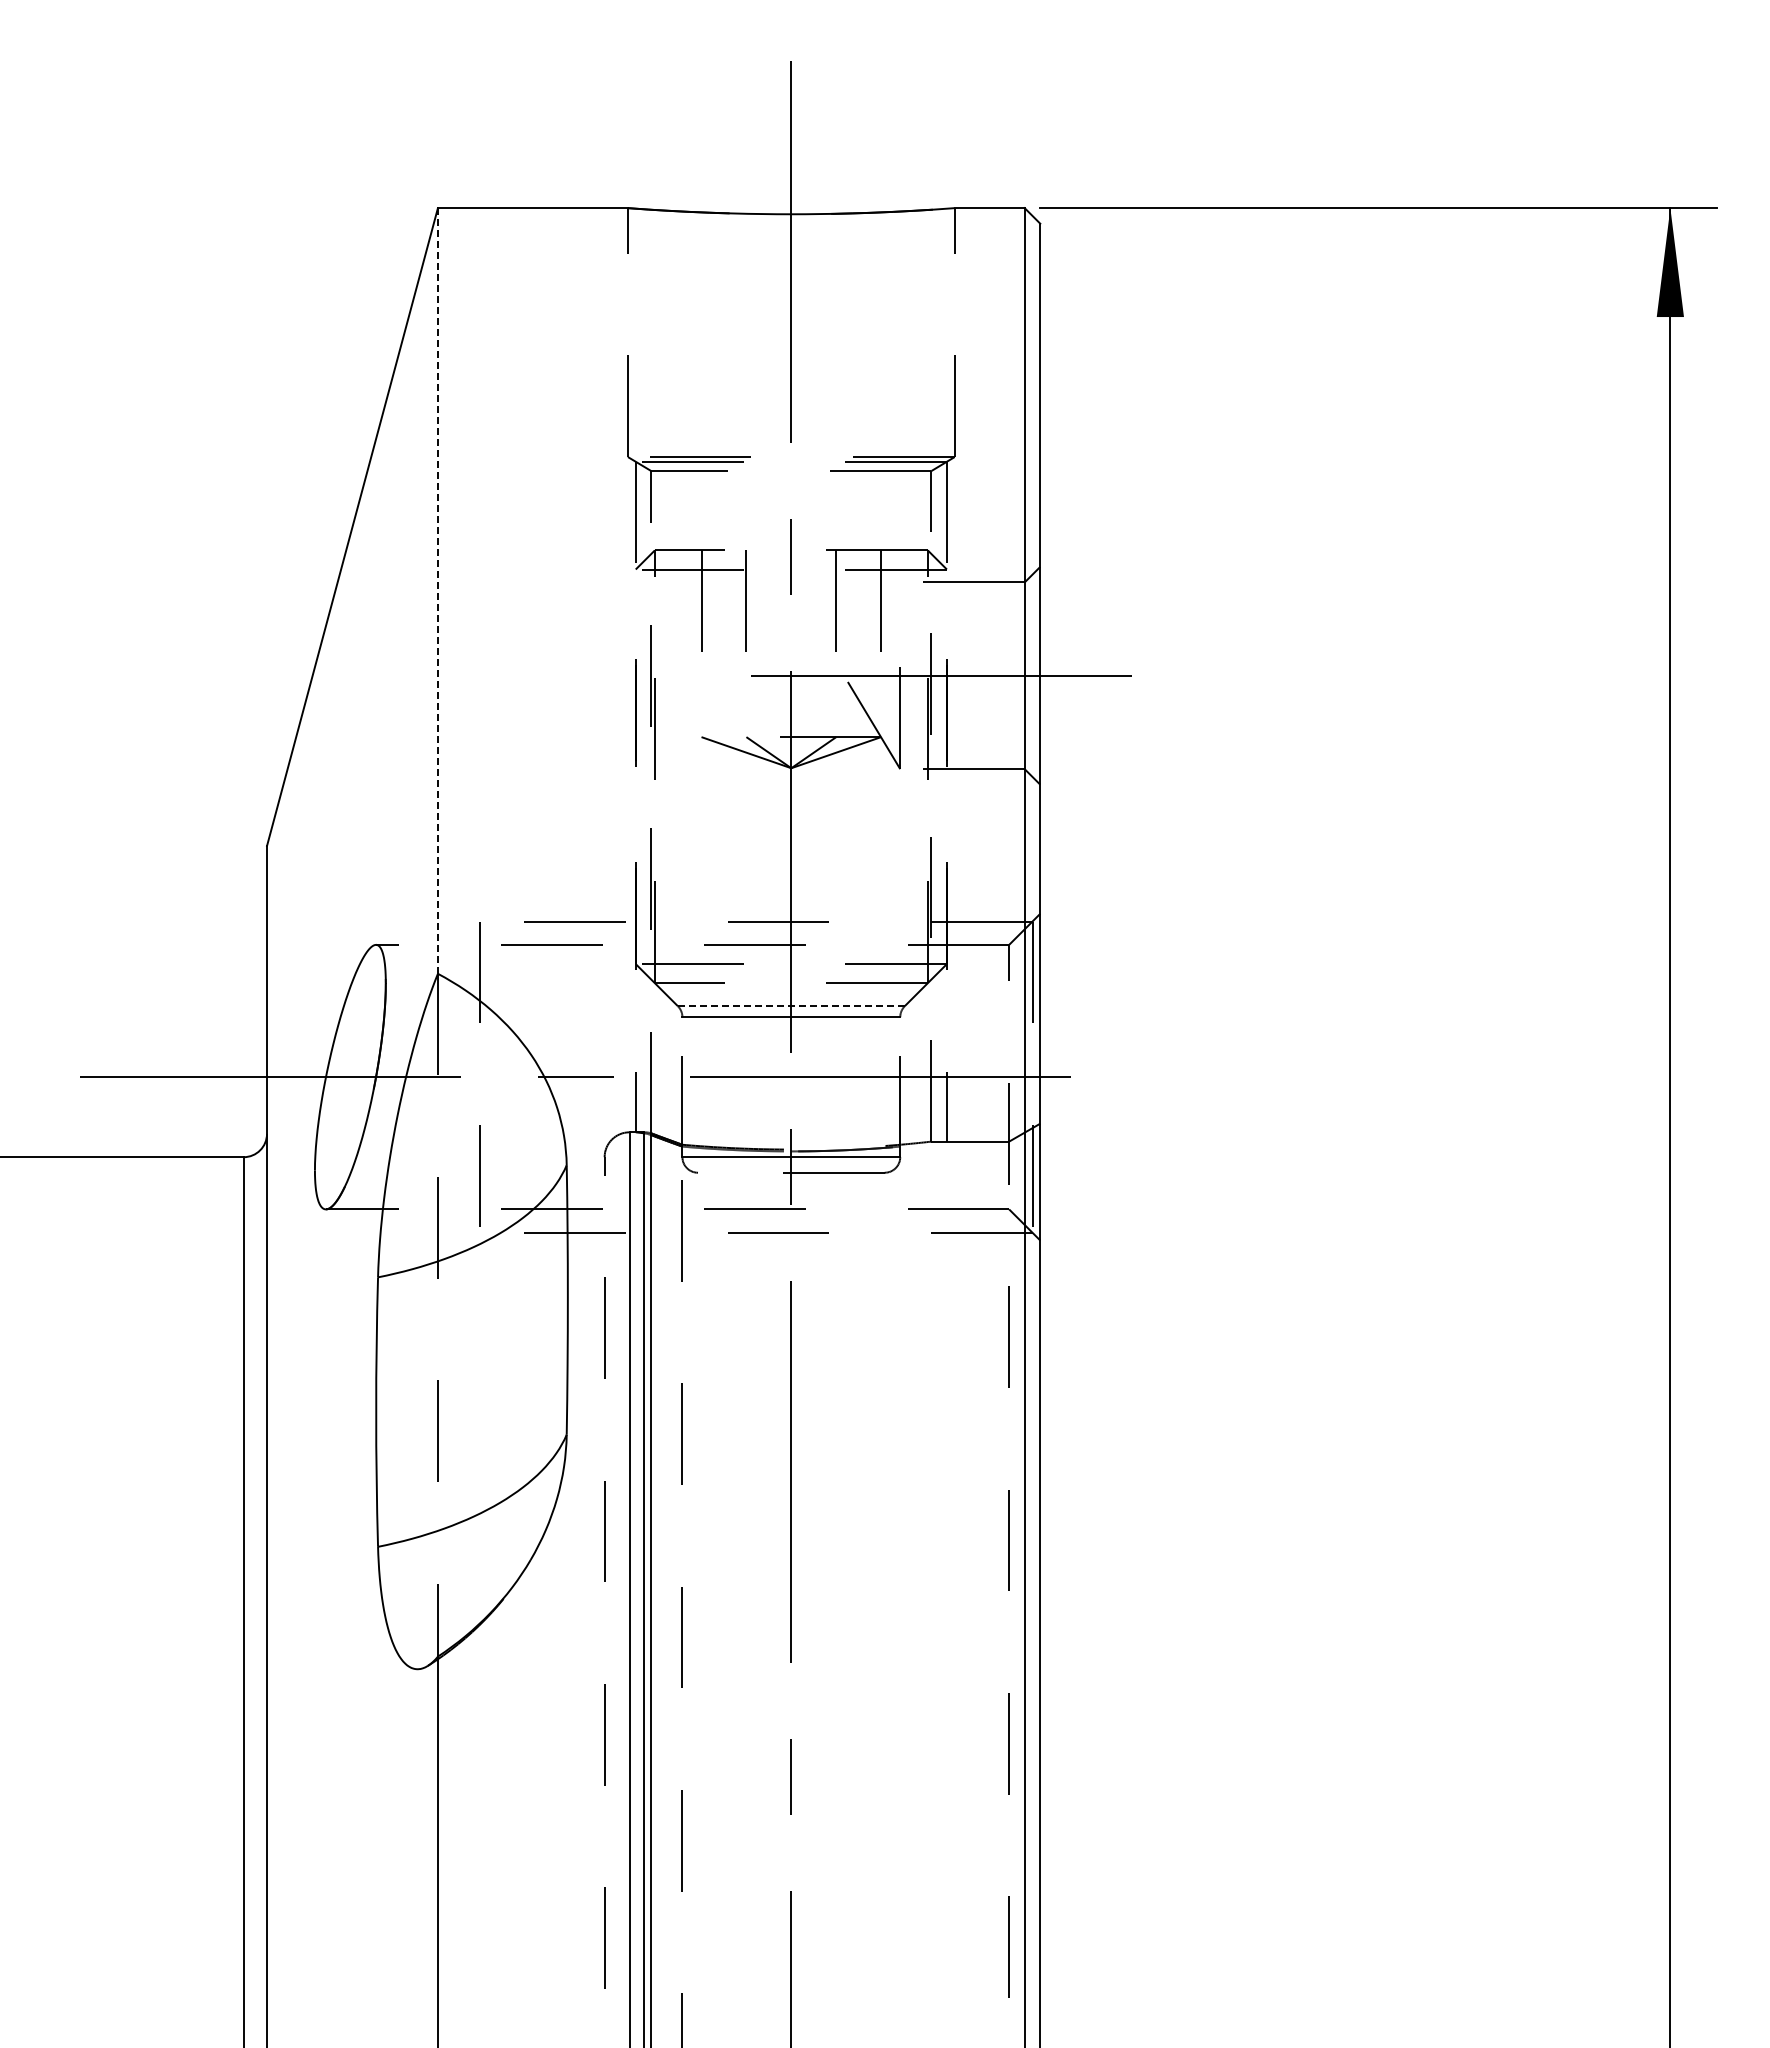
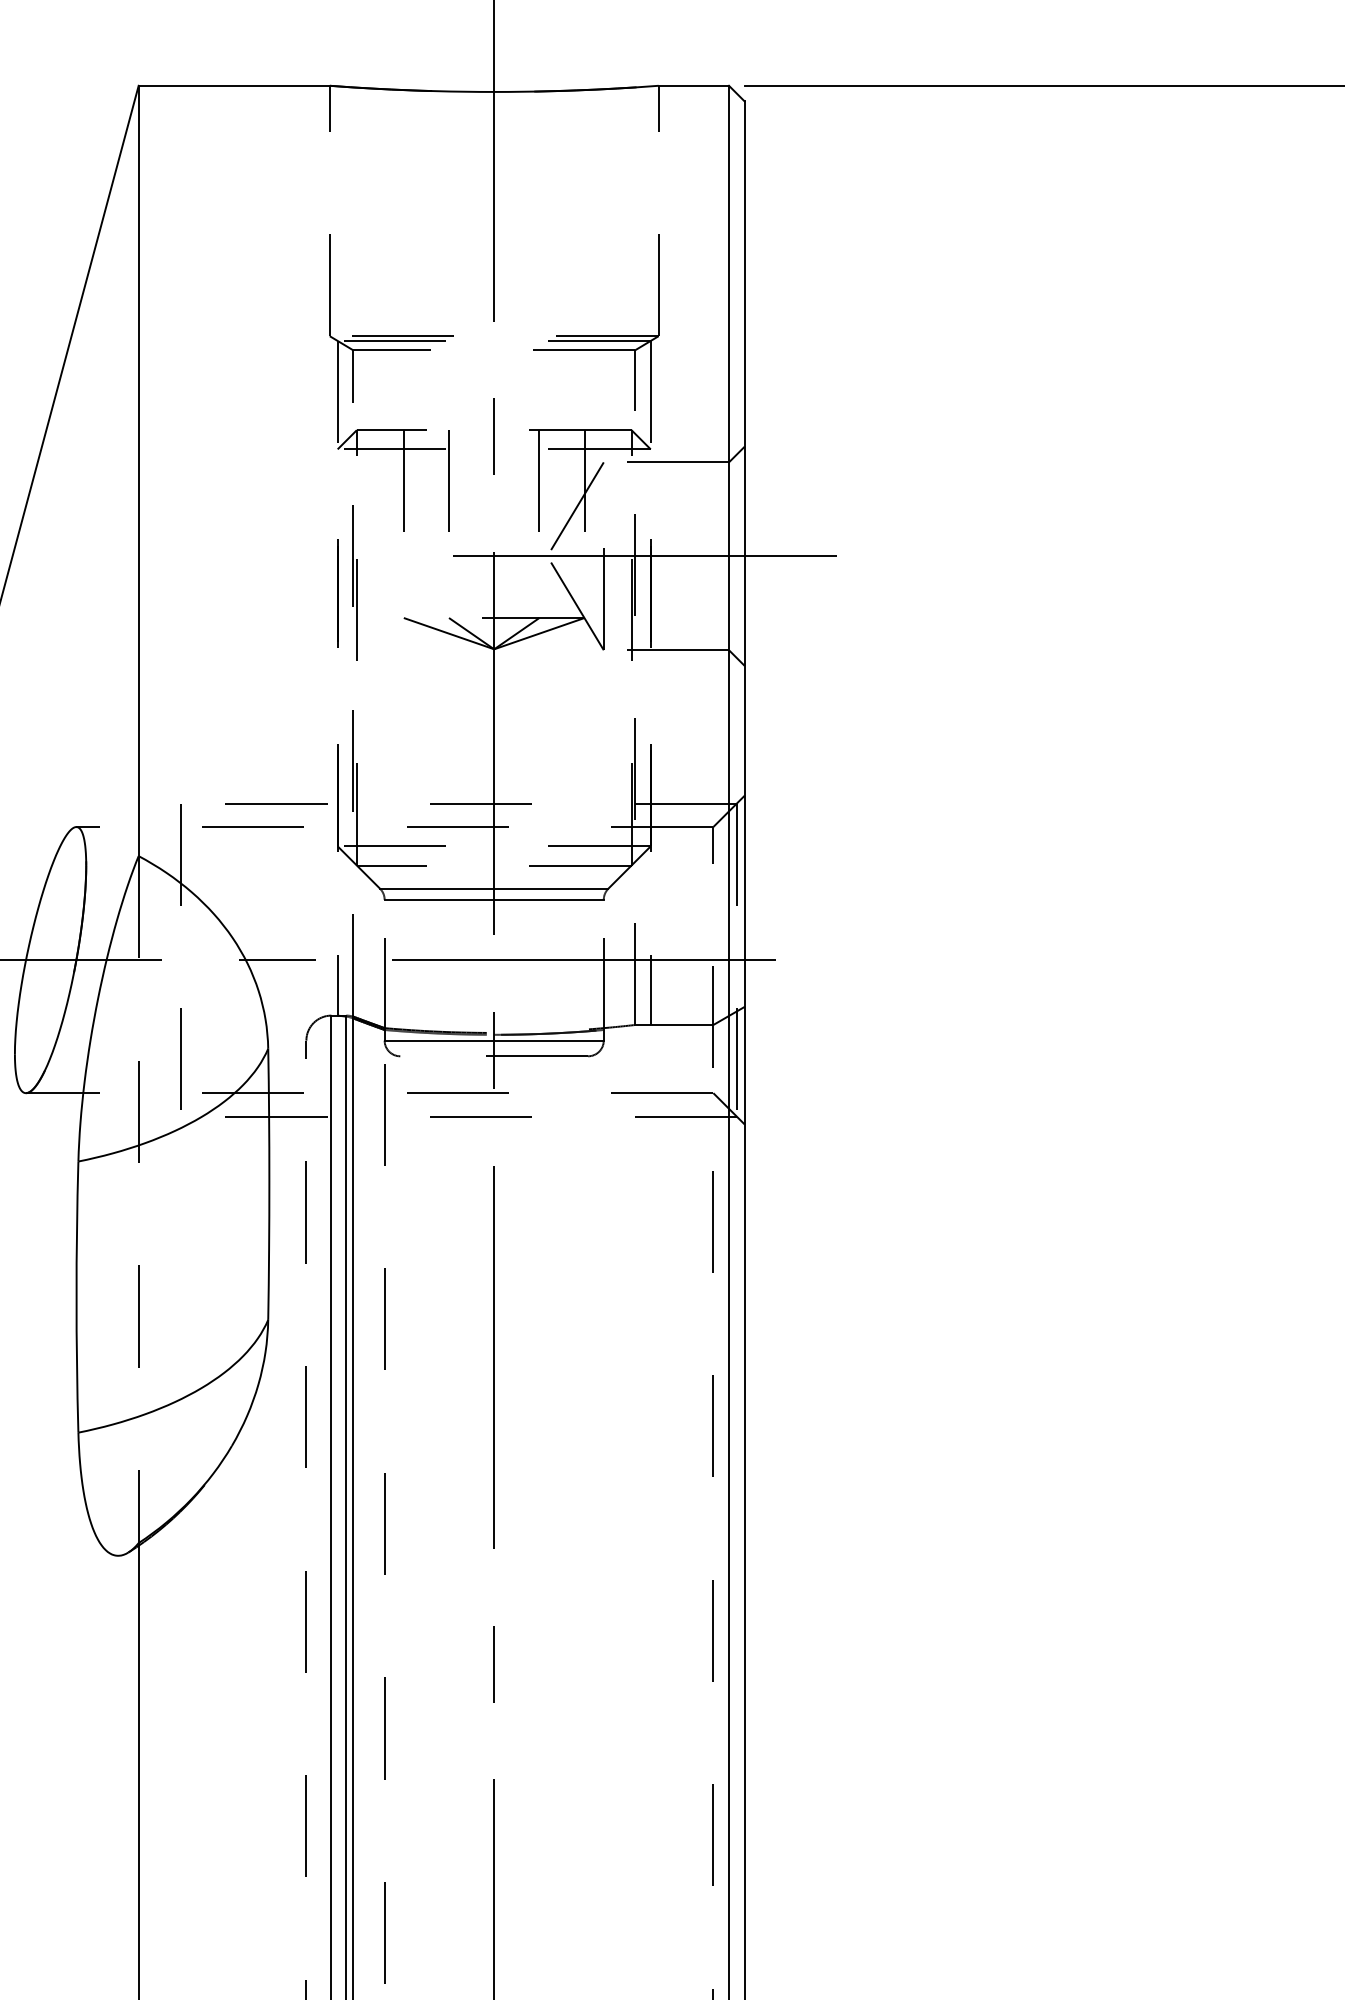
line: (437, 590) -> (138, 470), dashed -> solid
line: (872, 628) -> (575, 508), added
line: (791, 1006) -> (494, 889), dashed -> solid

